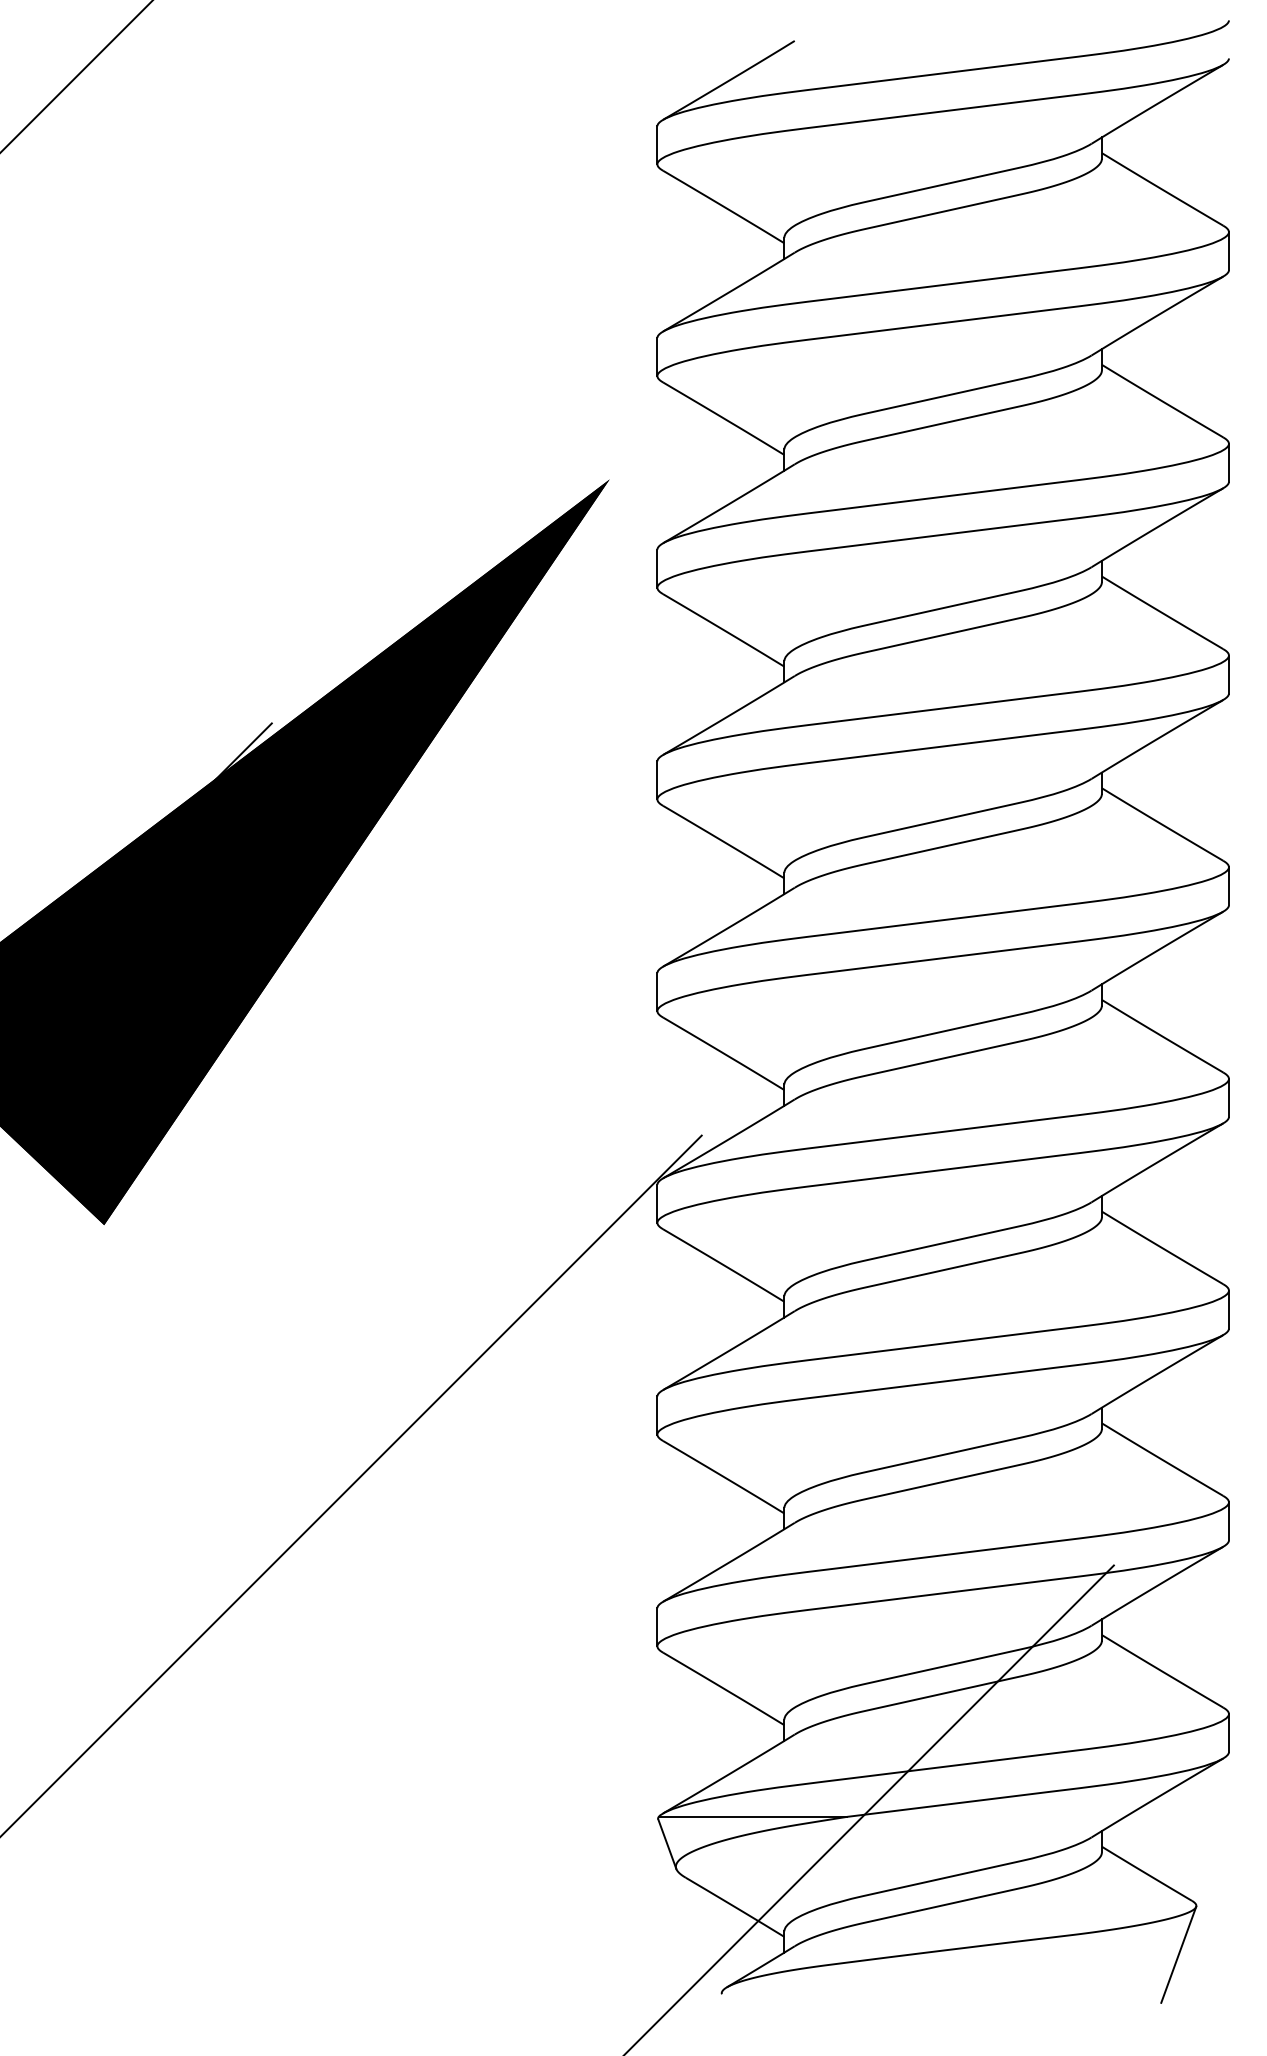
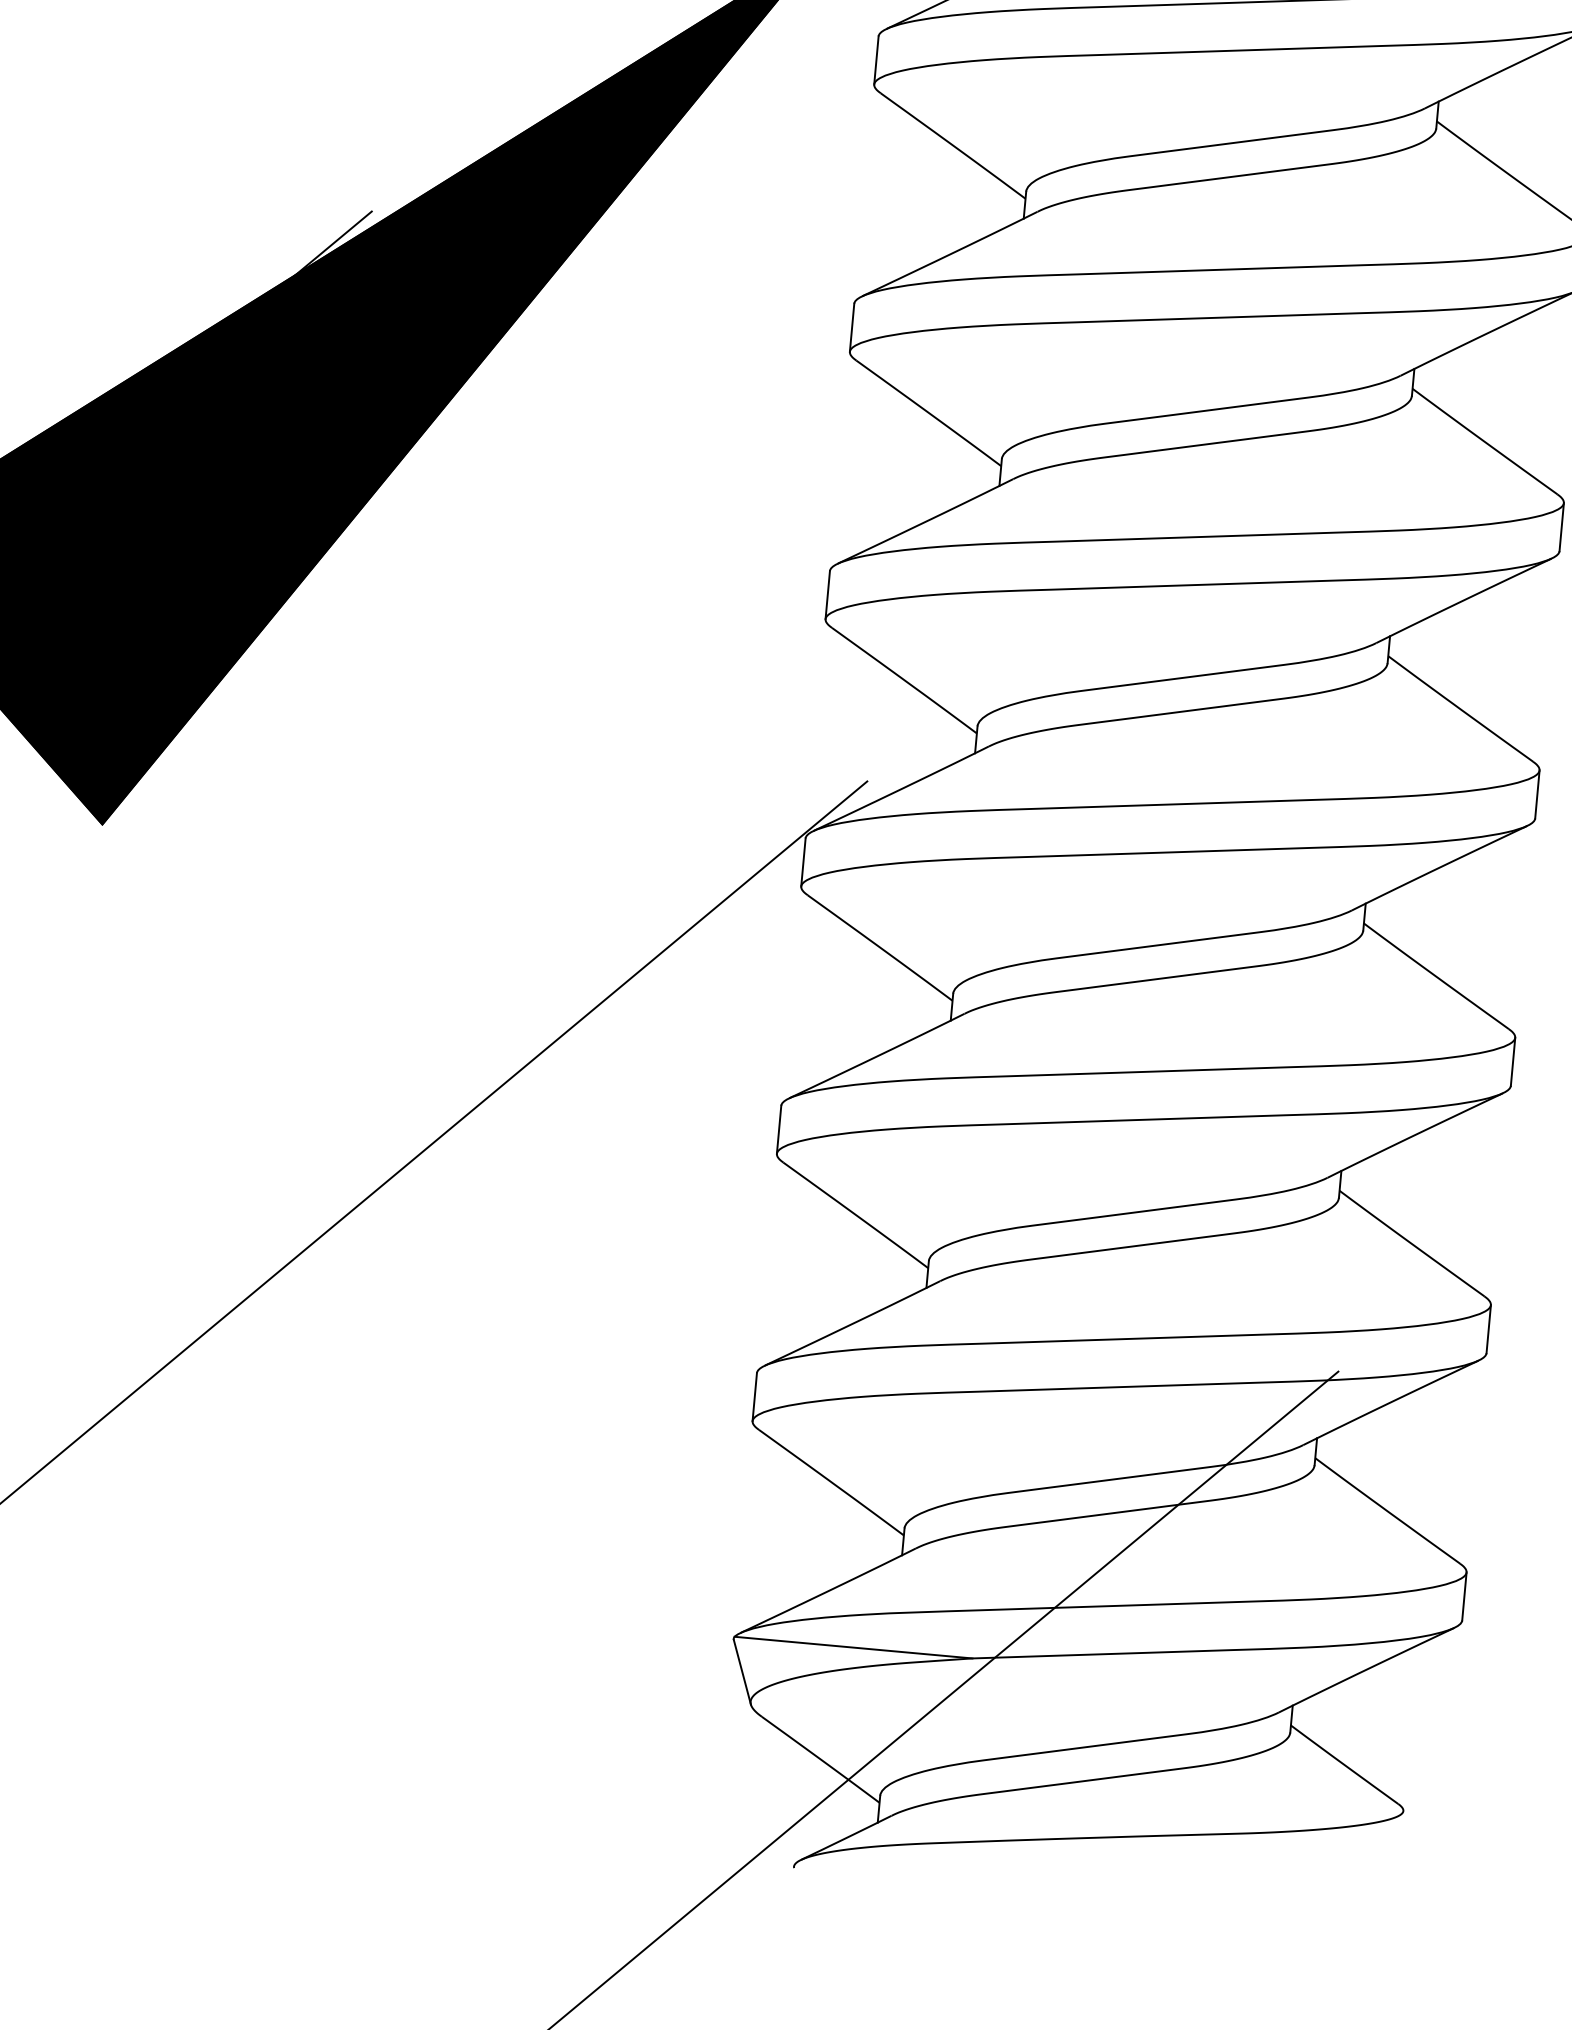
line: (1178, 1954) -> (1375, 1870), removed

